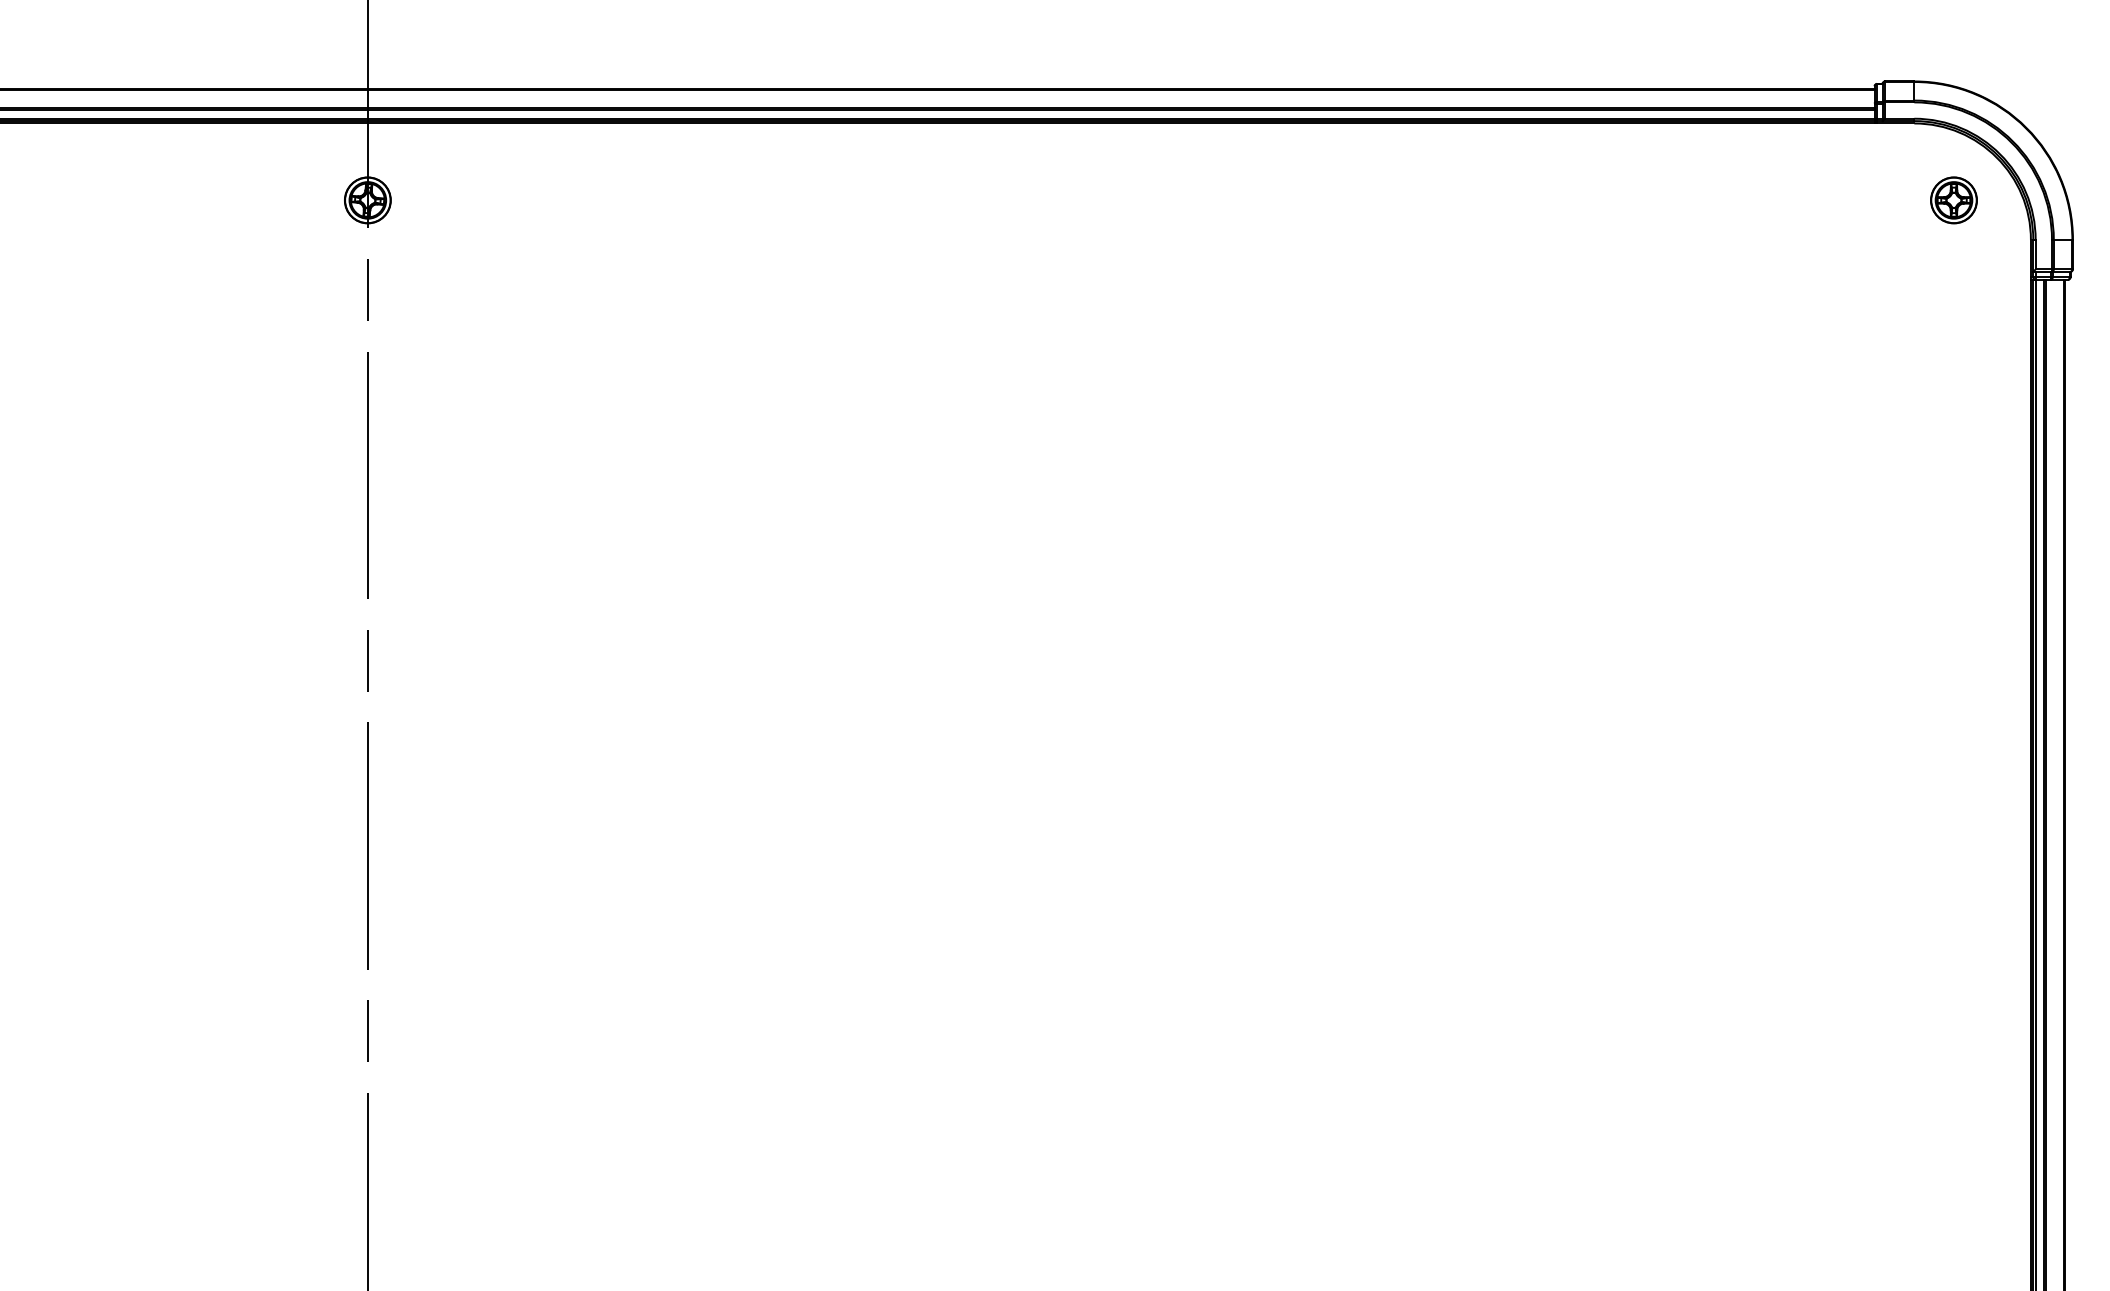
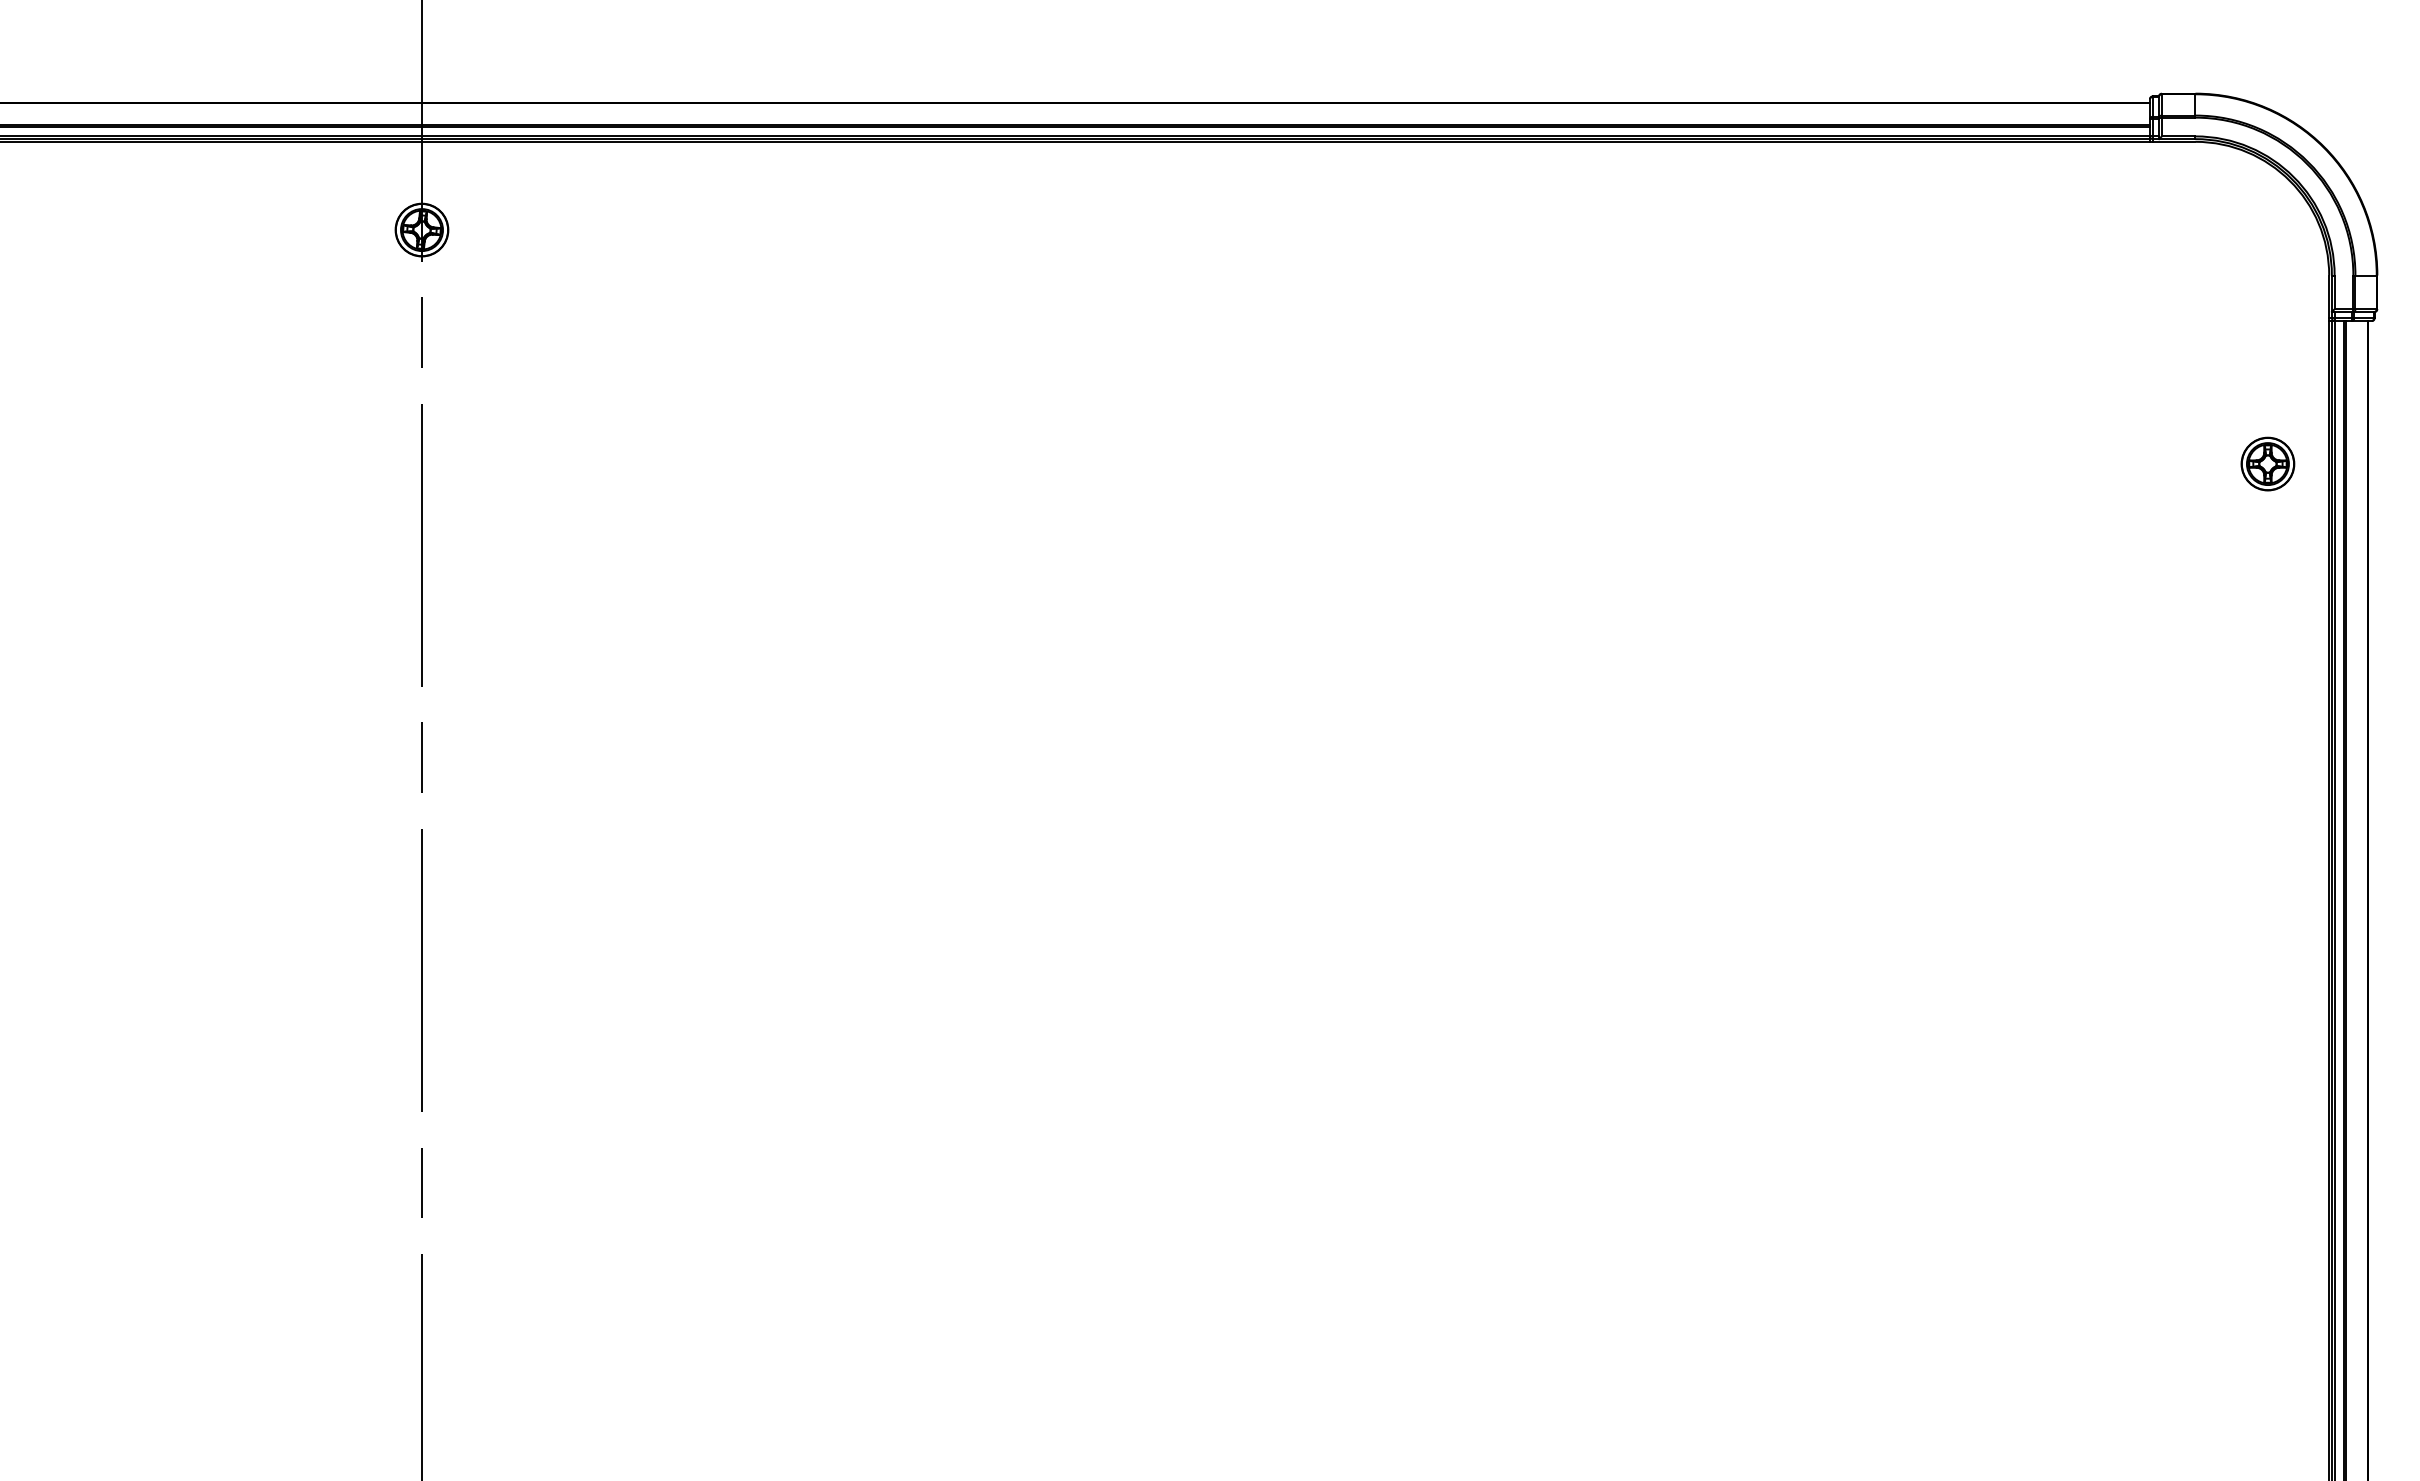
part: (1953, 199) -> (2267, 463), moved

